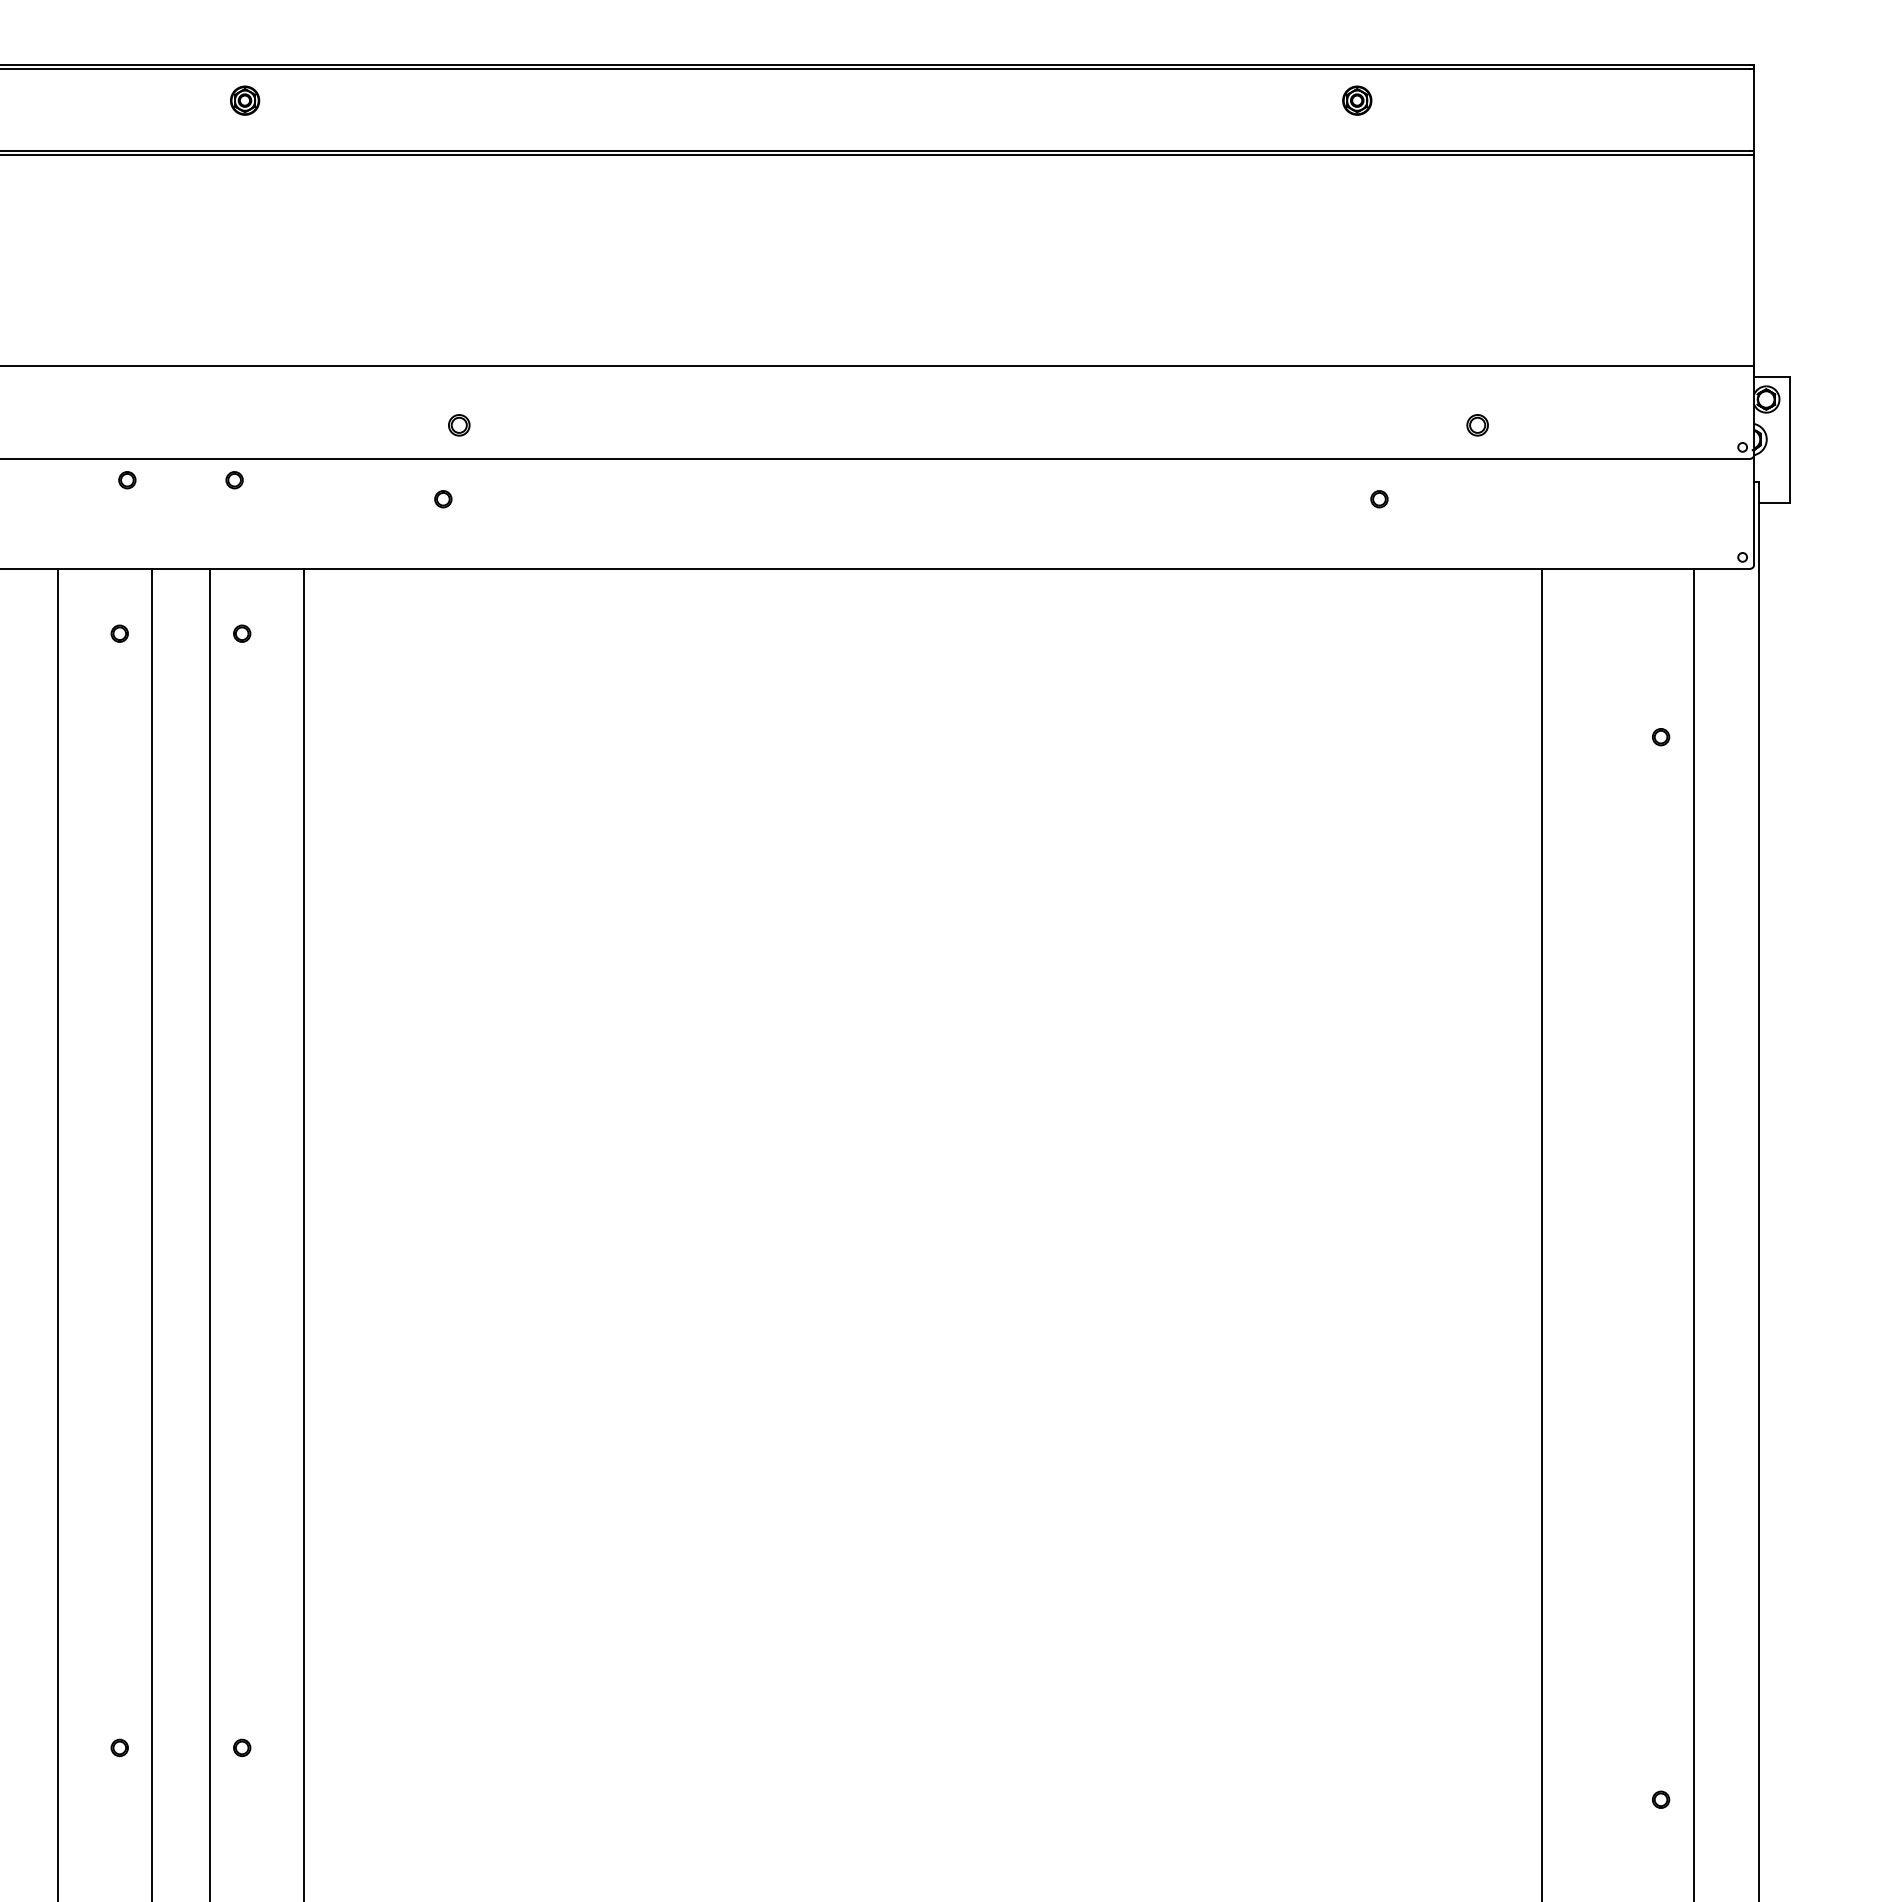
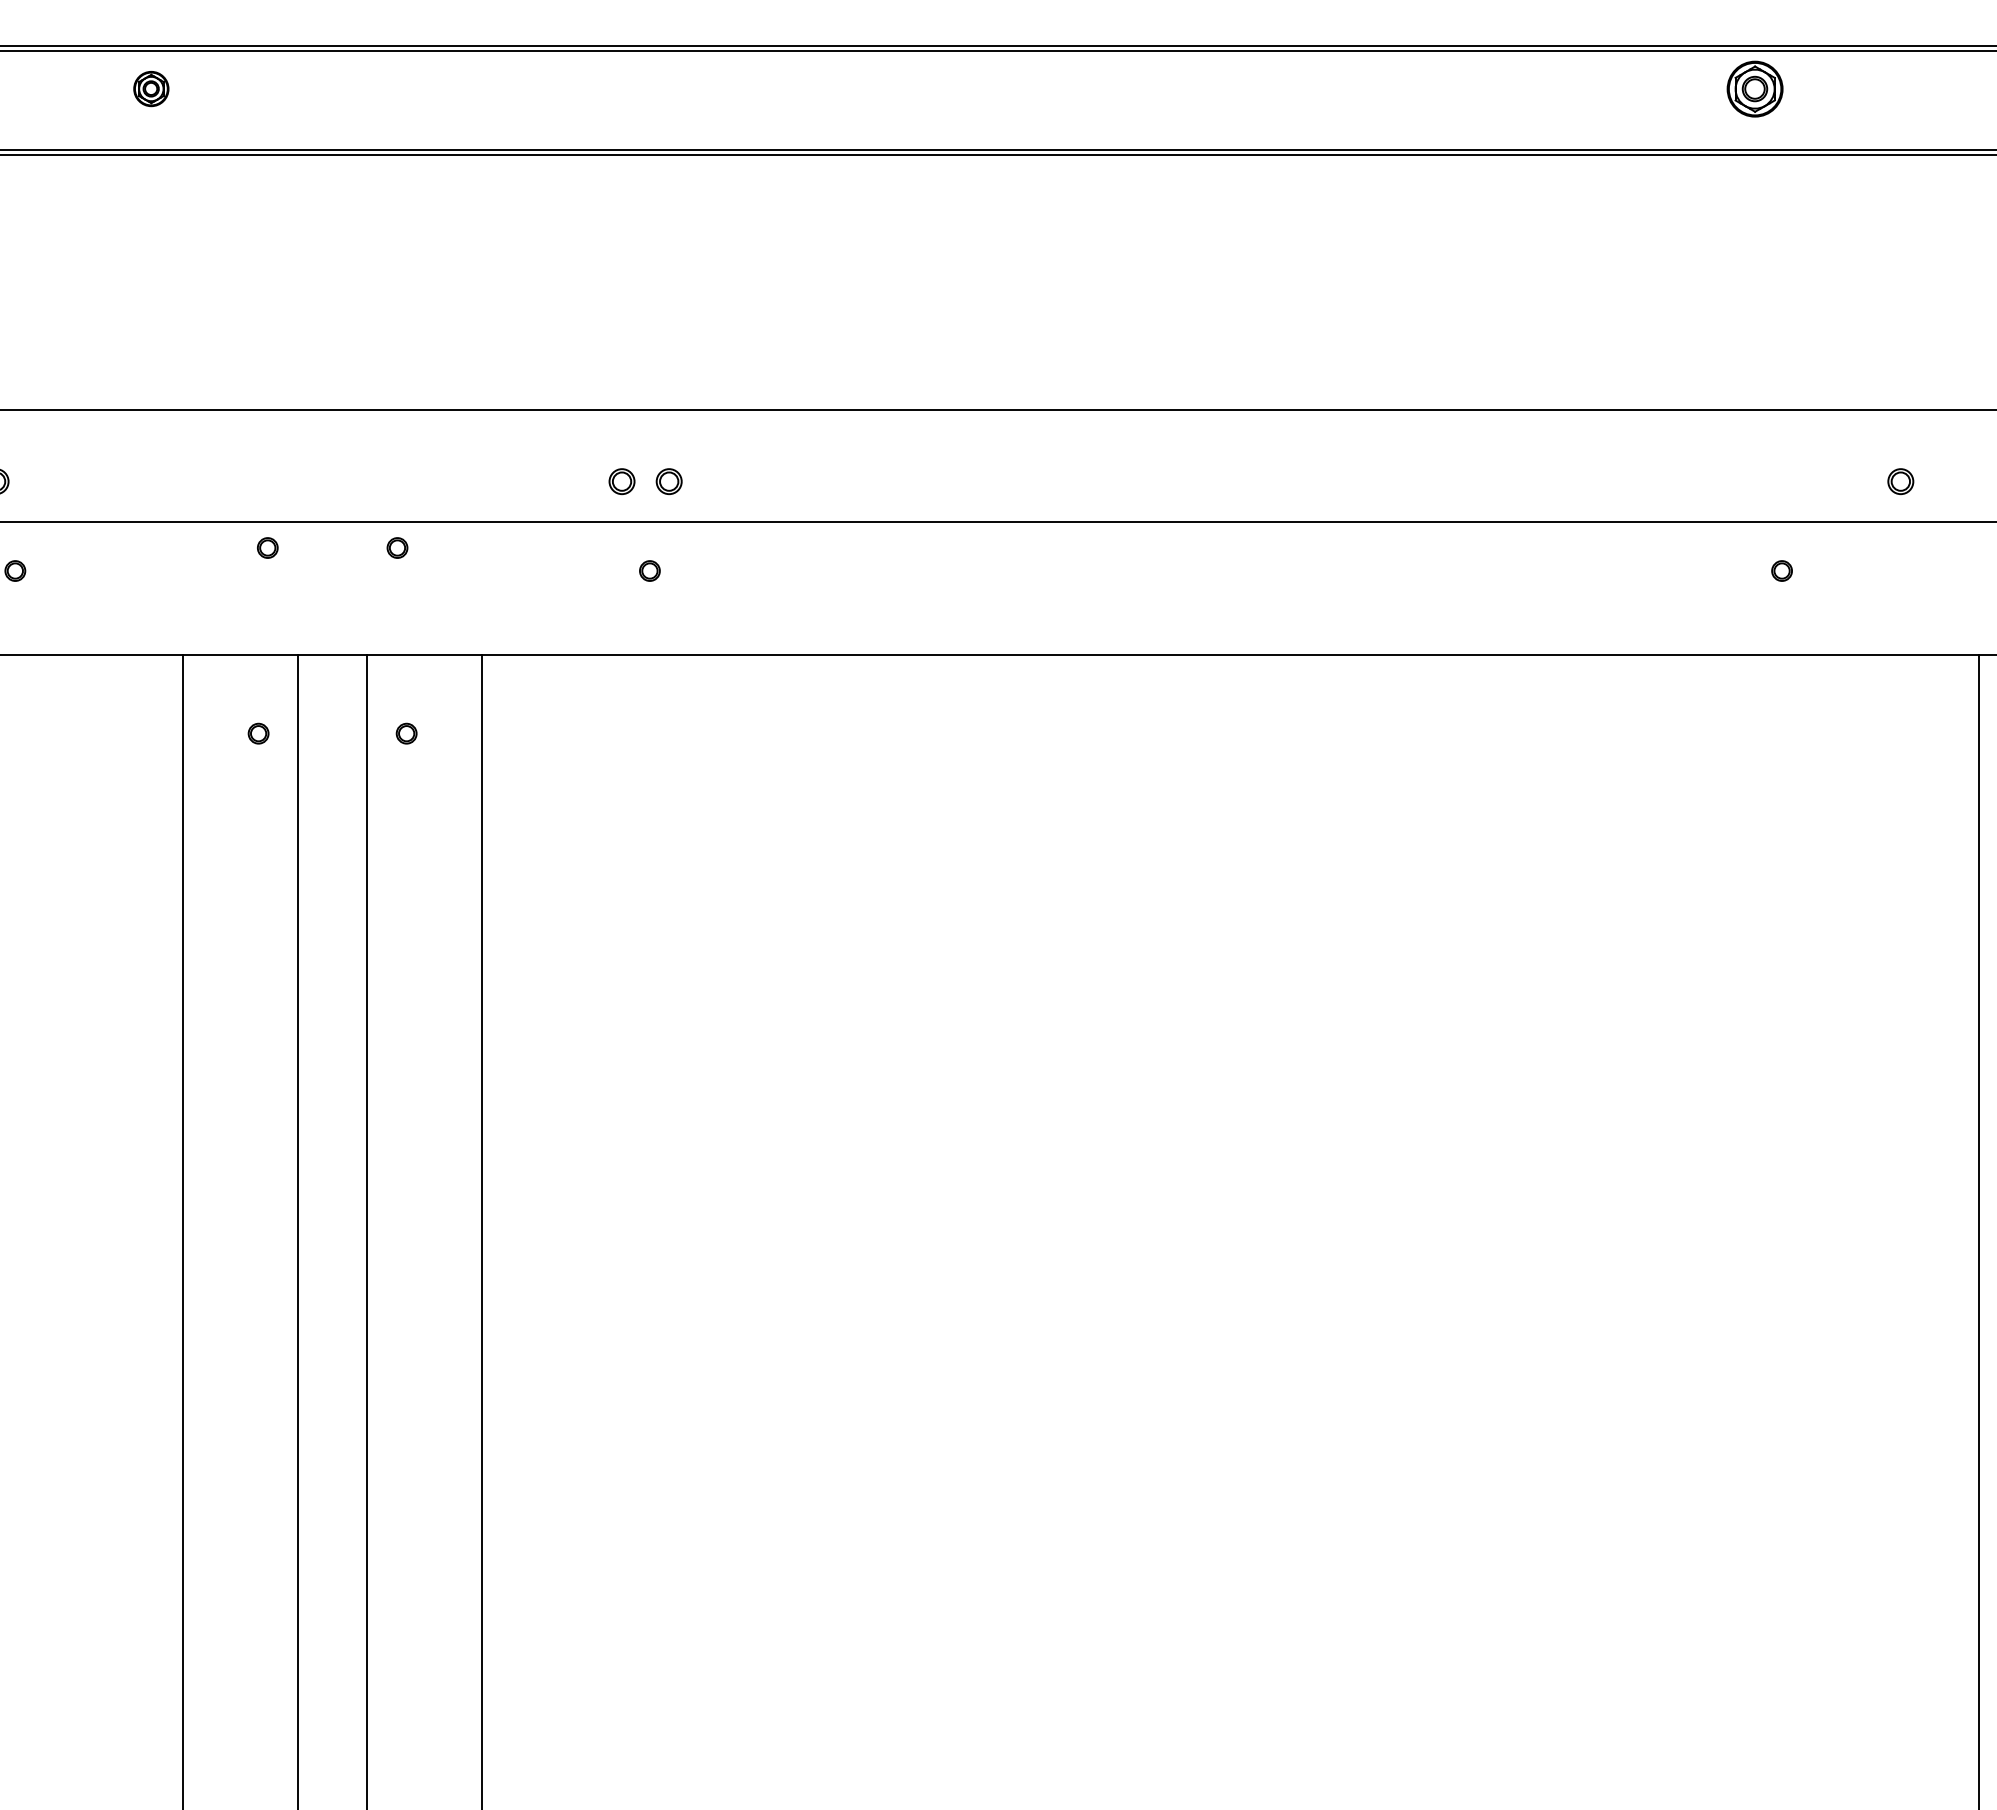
part: (245, 100) -> (151, 88), moved
part: (1357, 100) -> (1755, 88), size x1.6
part: (420, 425) -> (622, 481), added

